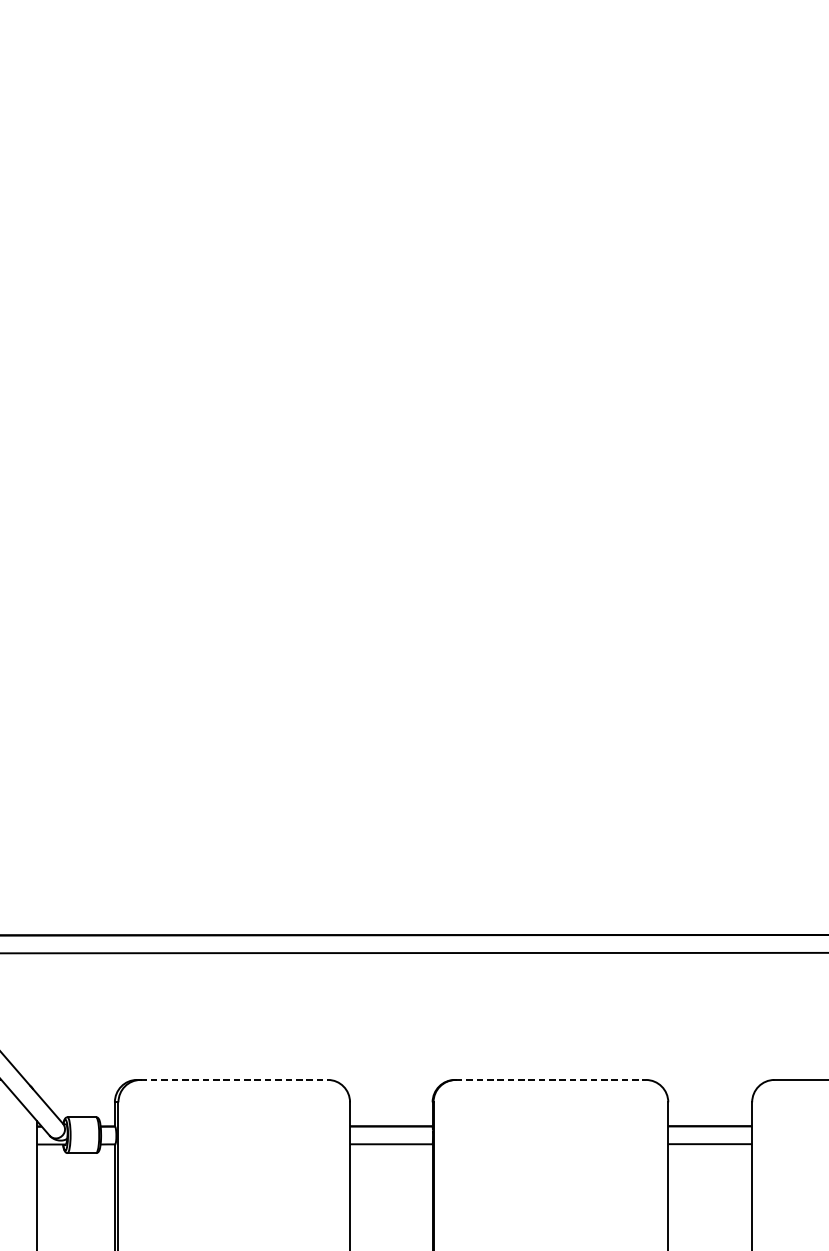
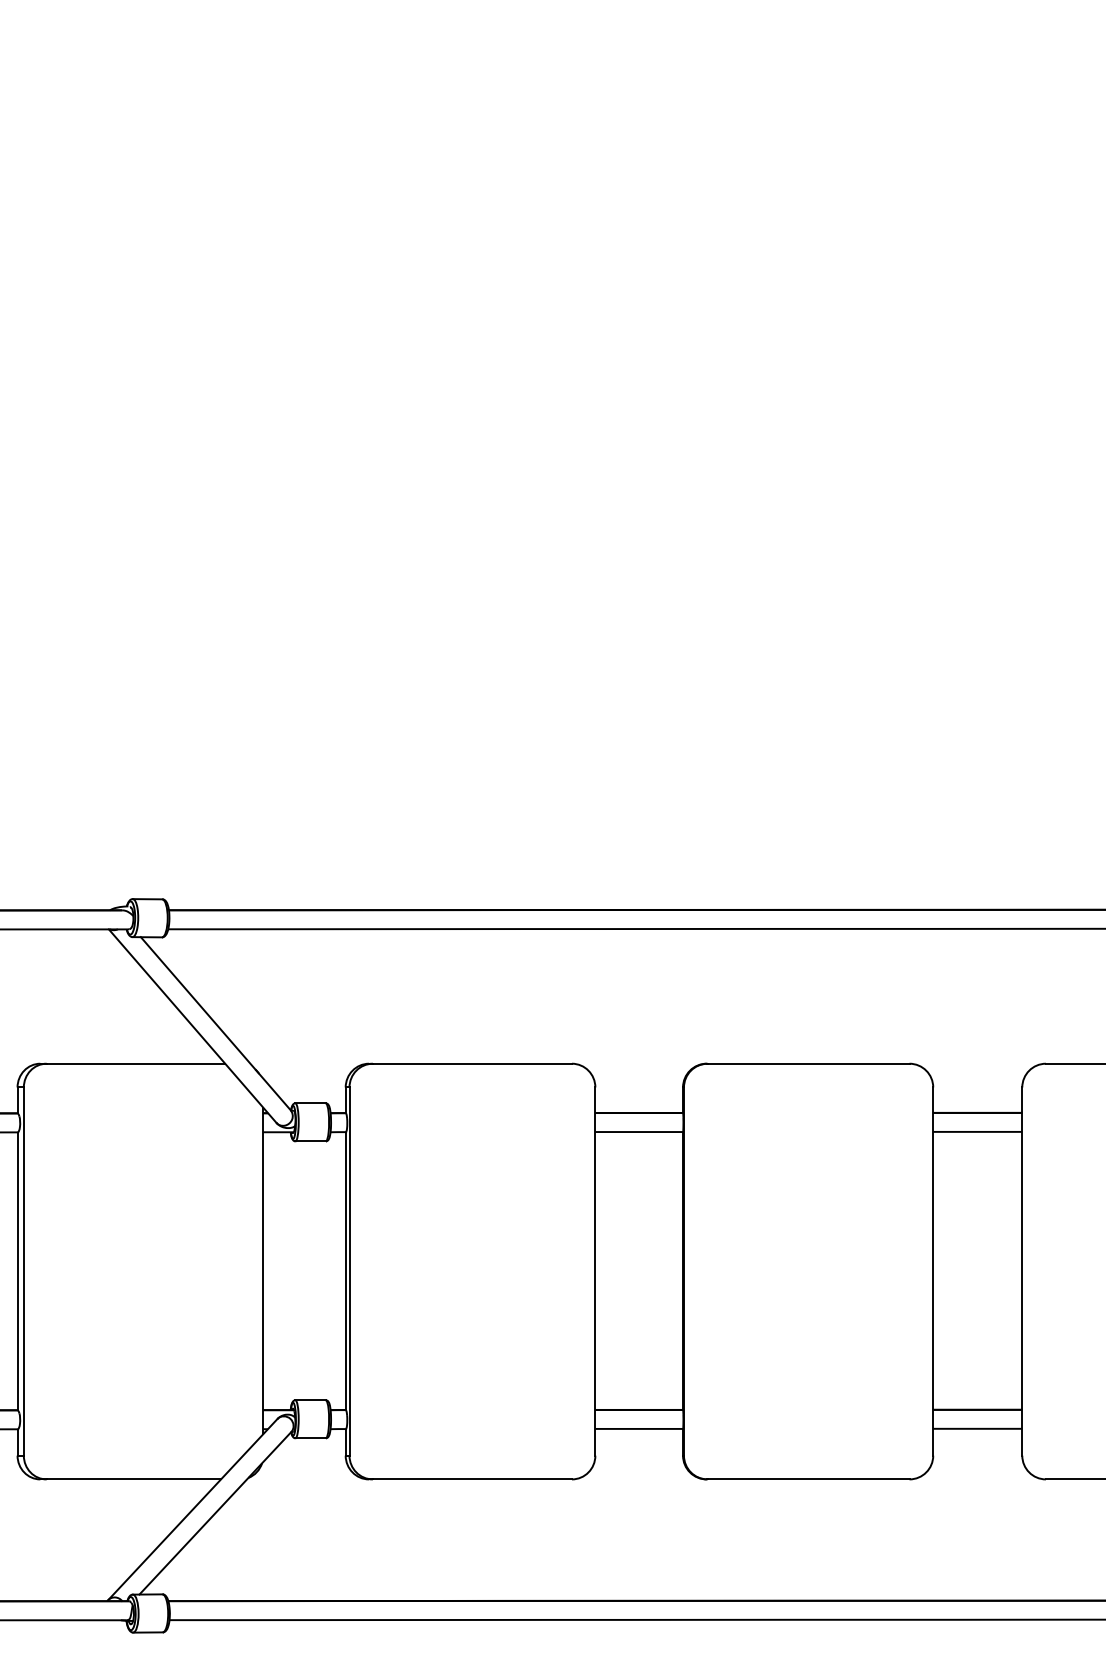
line: (234, 1079) -> (472, 1063), dashed -> solid
line: (550, 1079) -> (808, 1063), dashed -> solid

